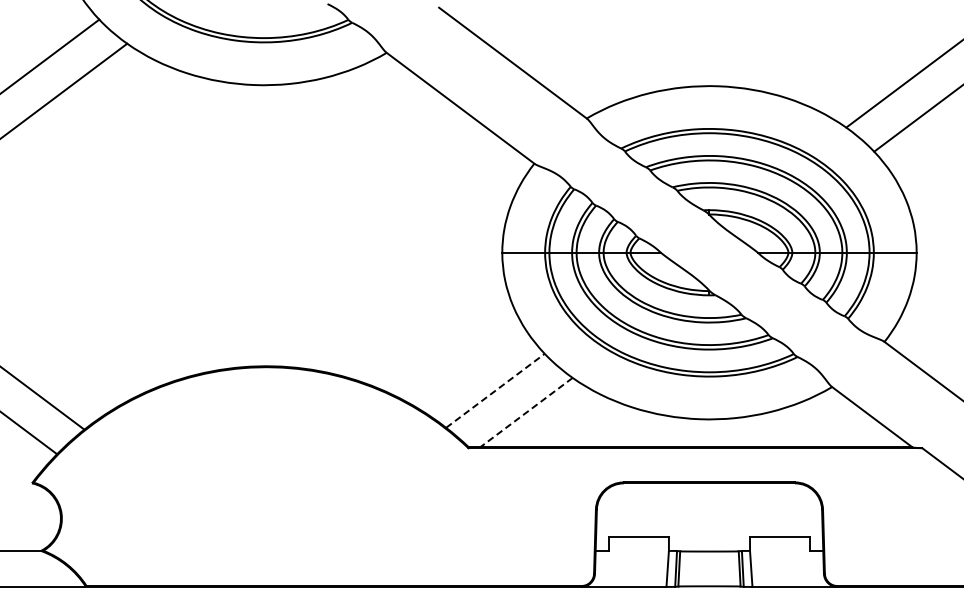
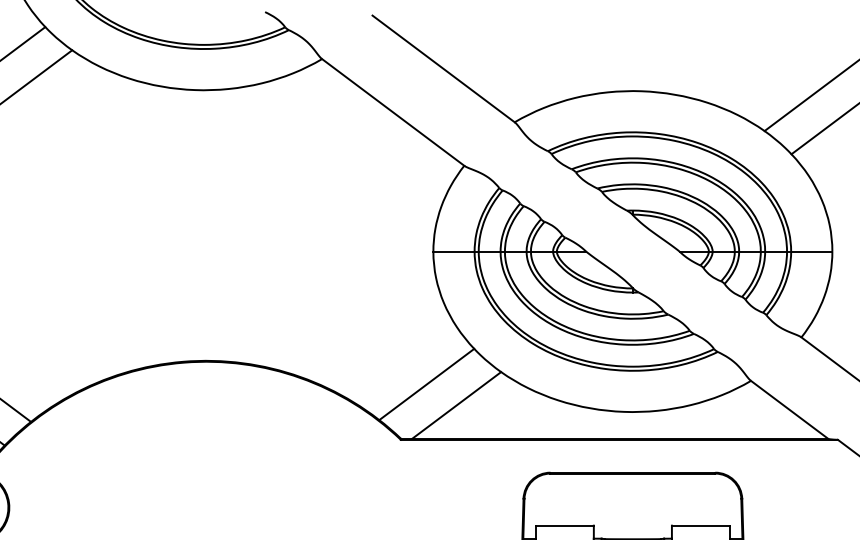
line: (495, 390) -> (426, 384), dashed -> solid
line: (526, 412) -> (456, 405), dashed -> solid

